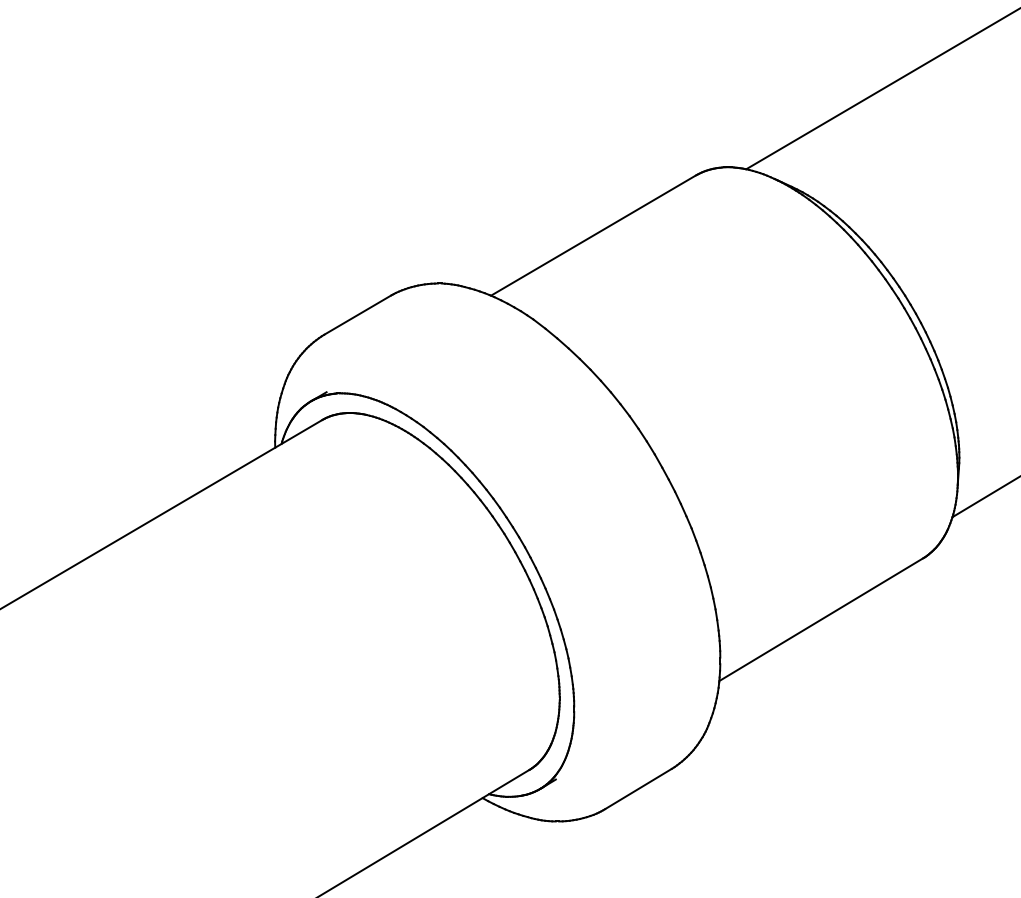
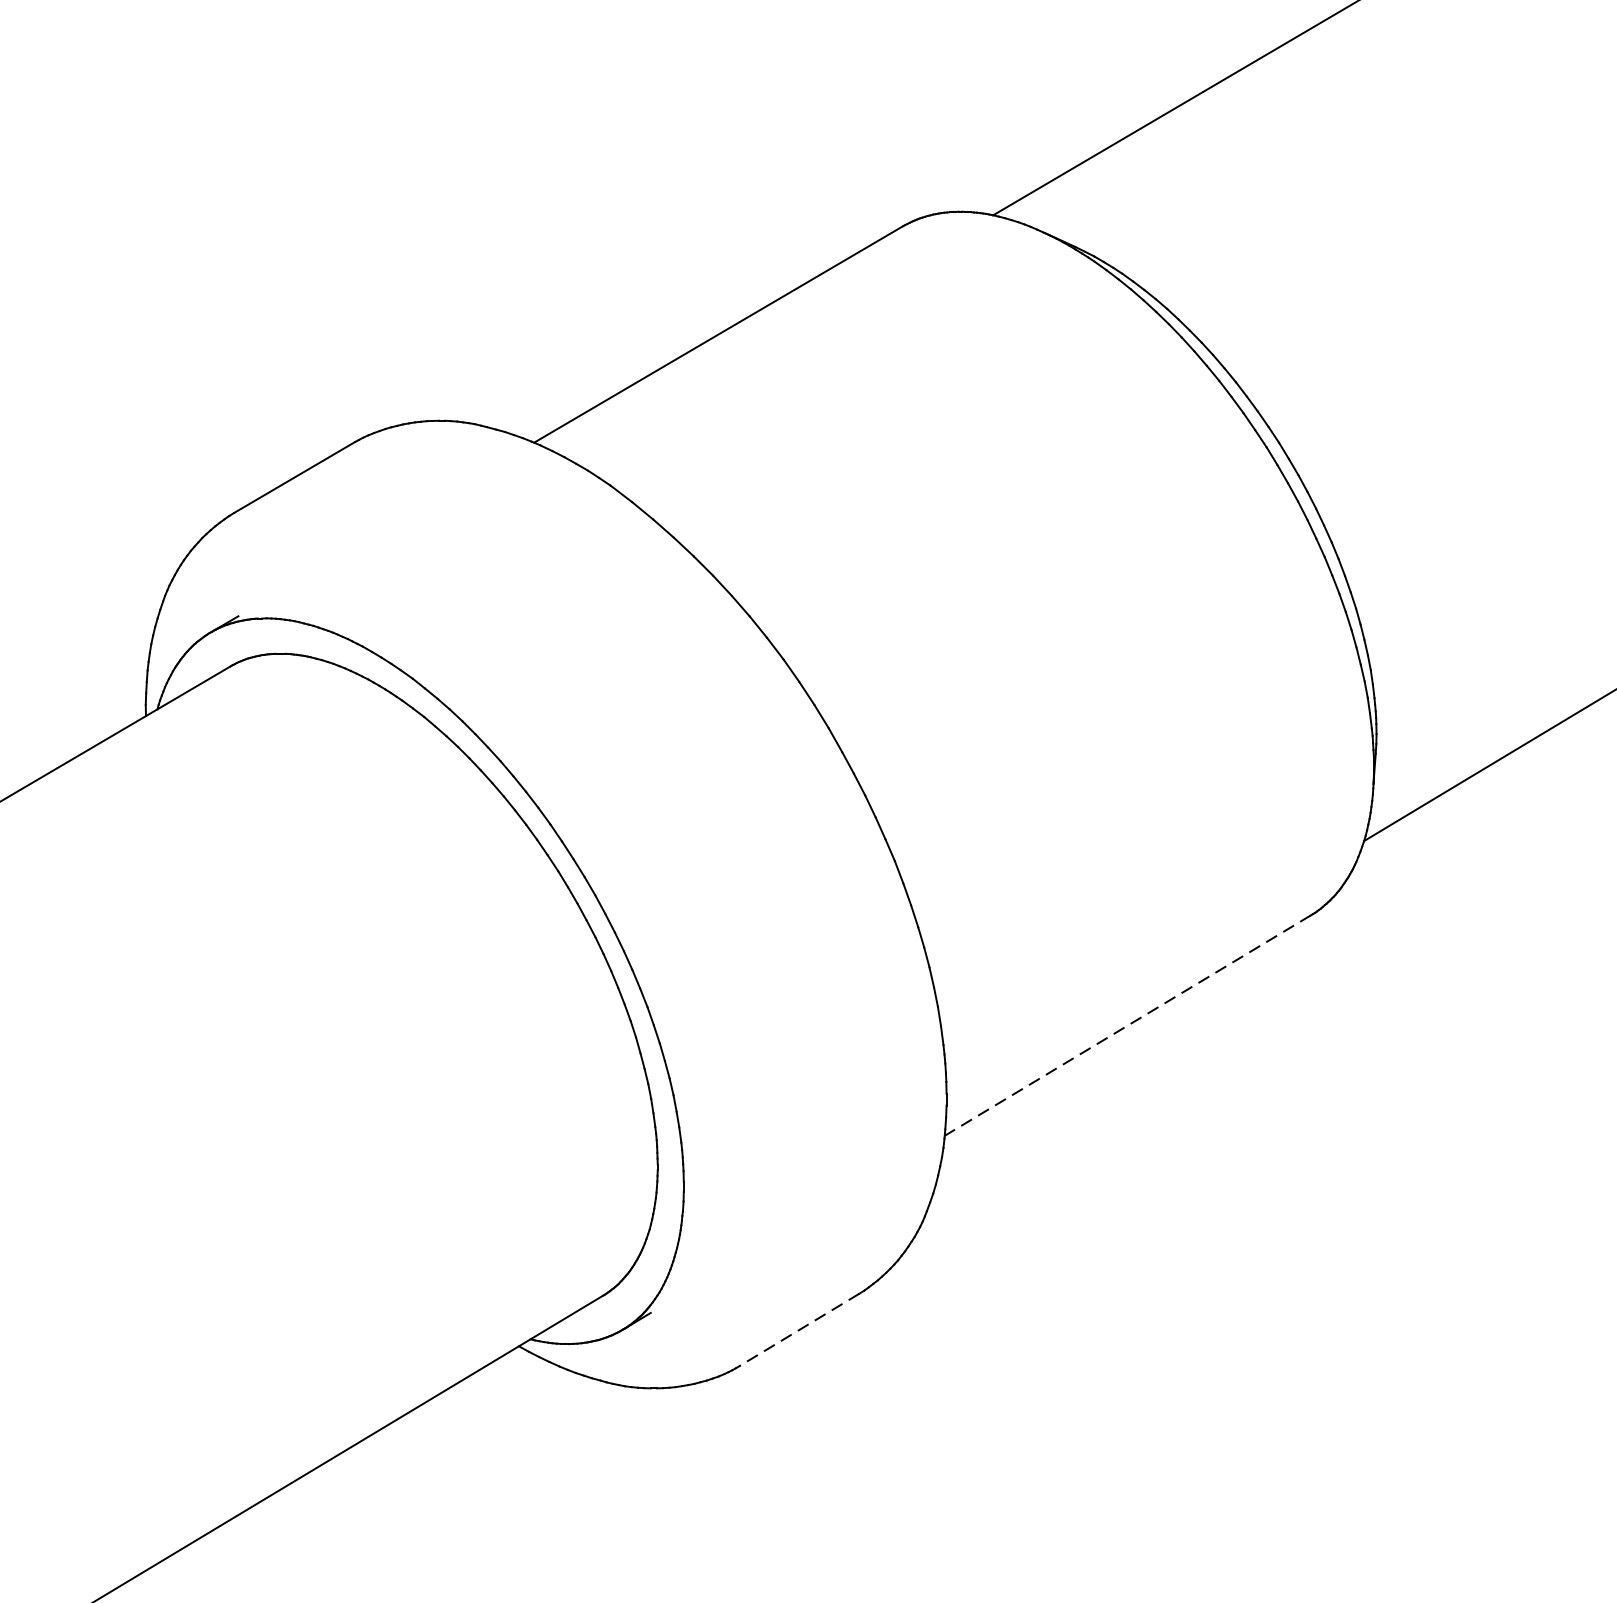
line: (821, 619) -> (1128, 1025), solid -> dashed
line: (638, 789) -> (799, 1330), solid -> dashed

